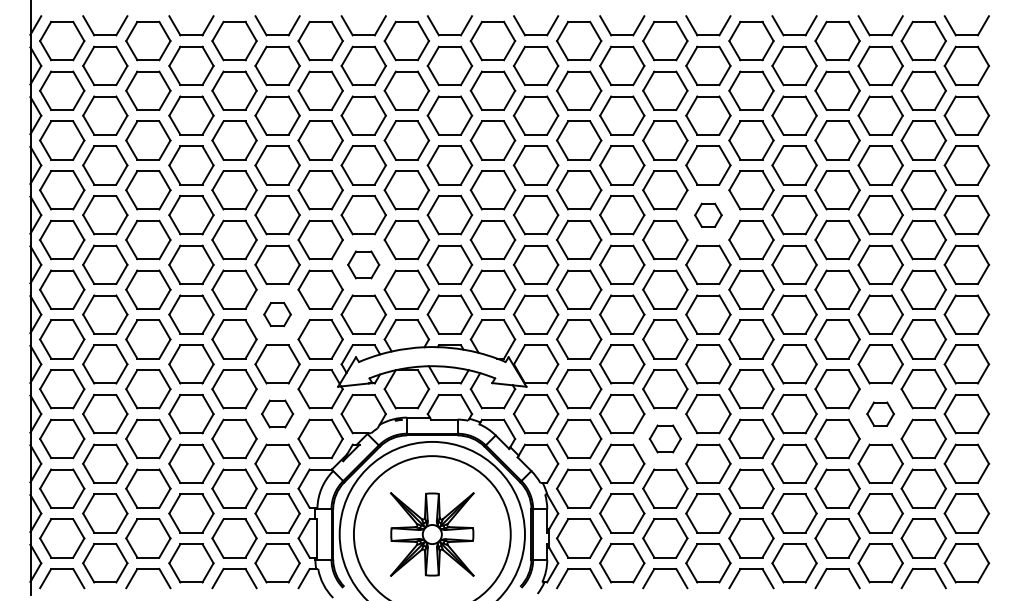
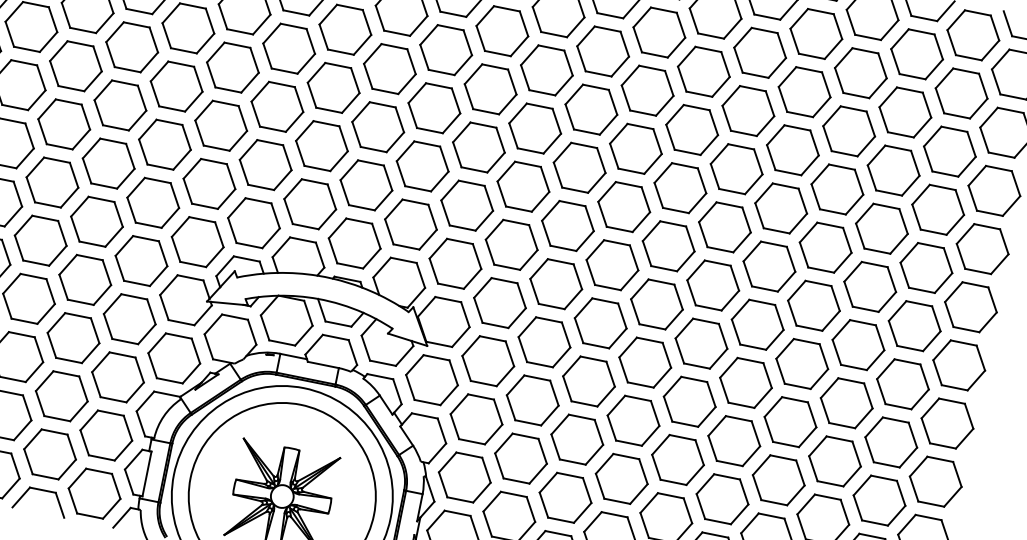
part: (708, 215) -> (680, 188), size x1.67
part: (363, 264) -> (265, 164), size x1.43
part: (277, 314) -> (153, 202), size x1.67
part: (277, 413) -> (129, 318), size x1.43
part: (880, 413) -> (834, 460), size x1.67
part: (665, 438) -> (577, 439), size x1.43

